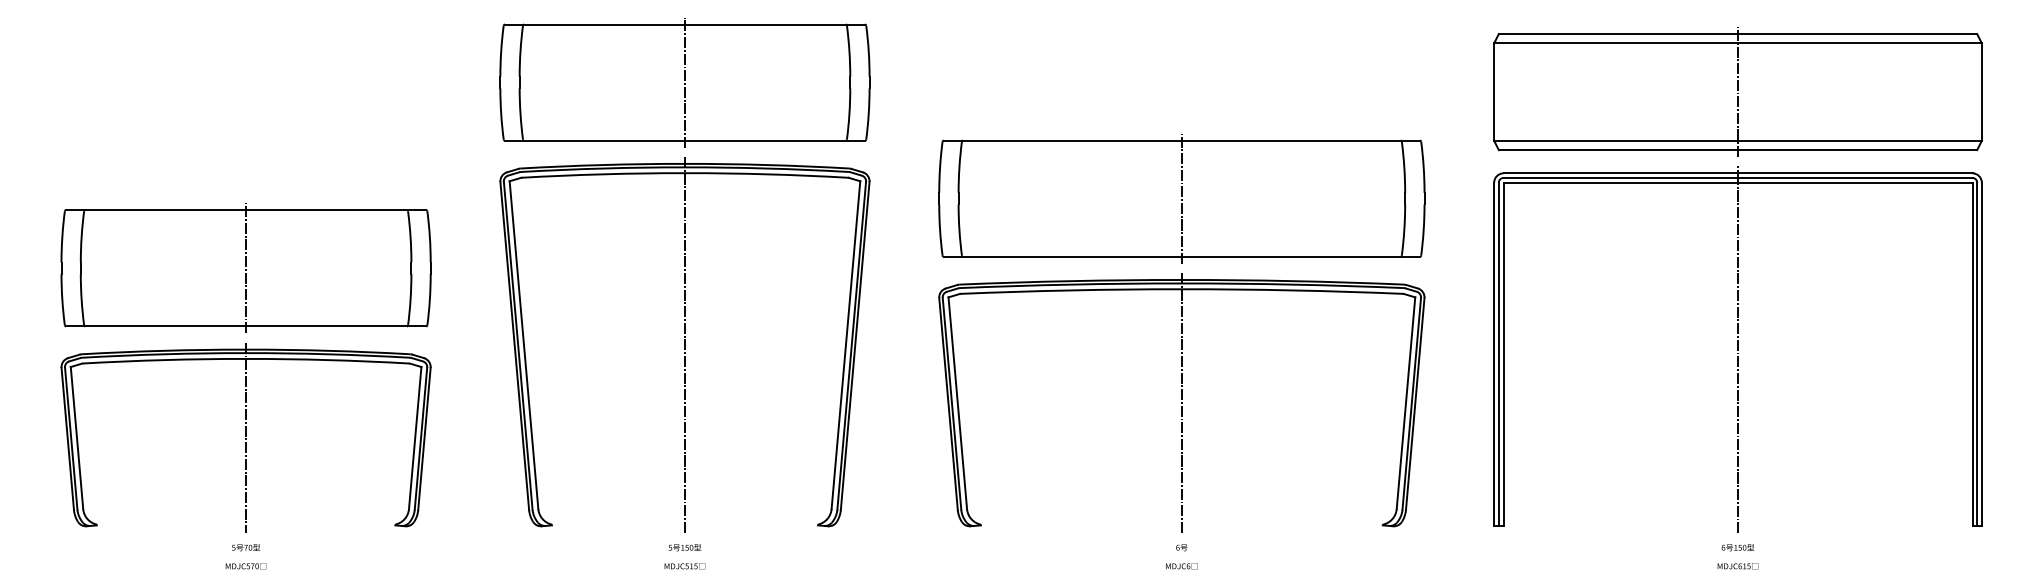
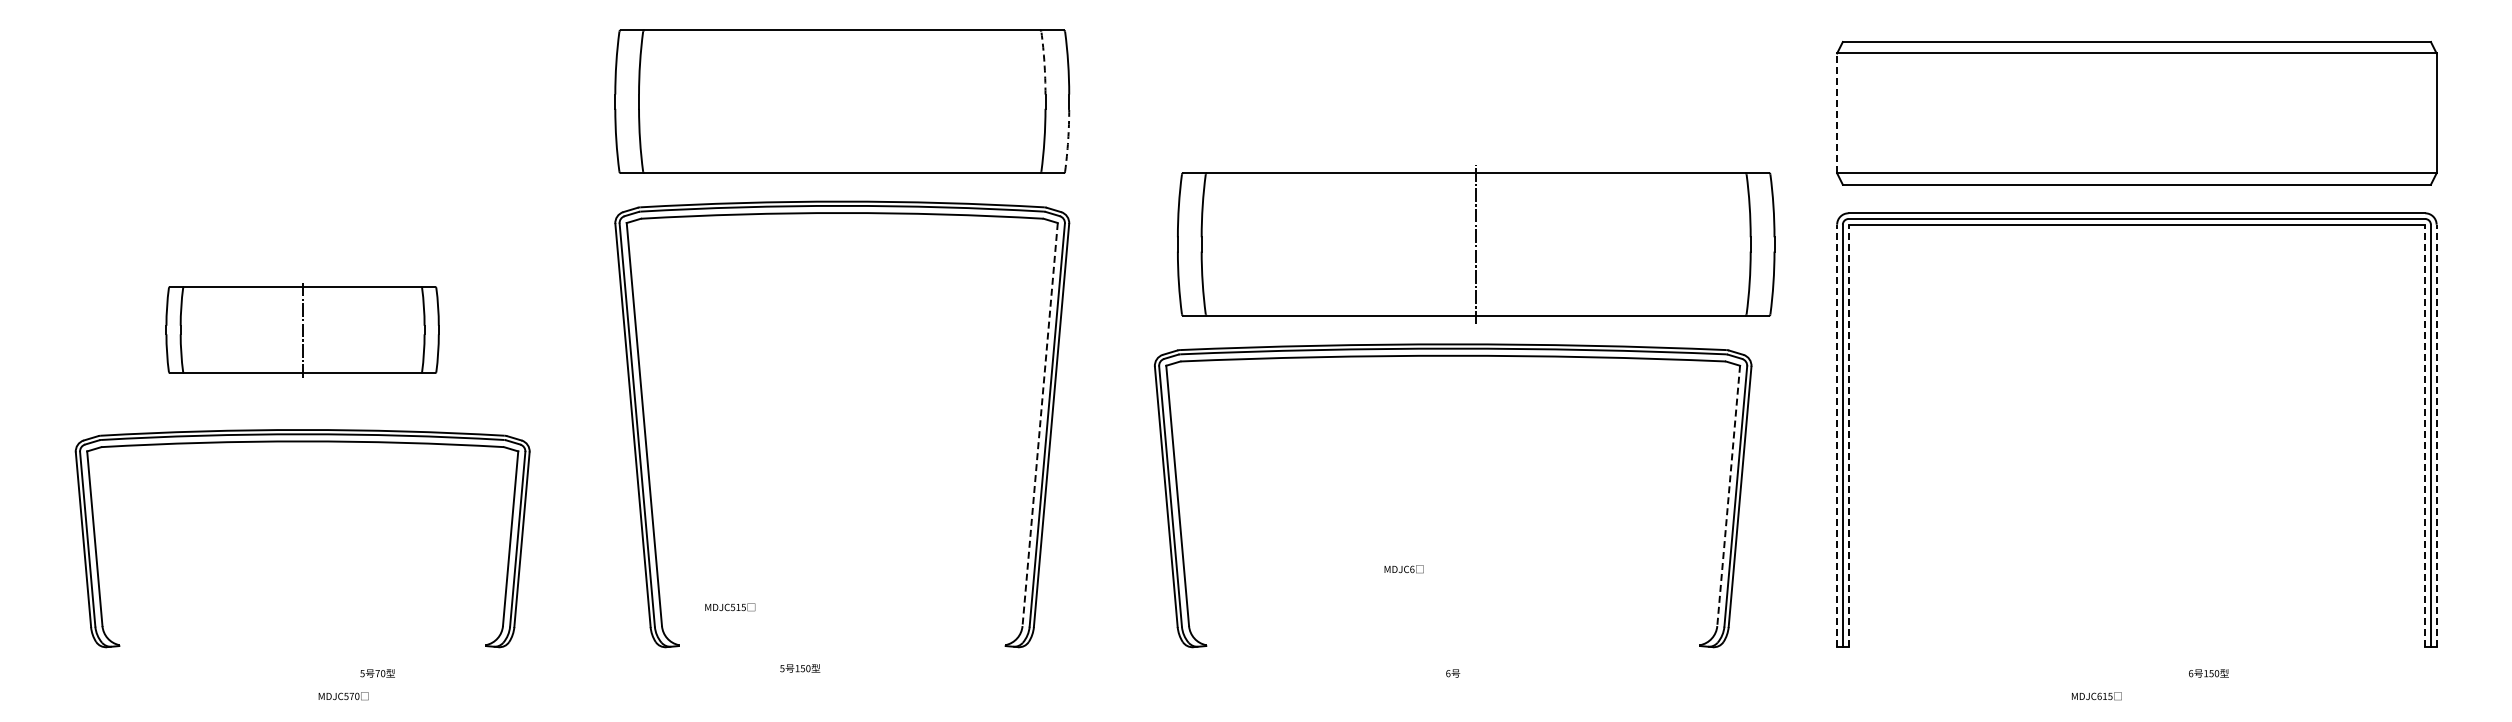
arc: (849, 51) -> (1044, 63), solid -> dashed
line: (685, 82) -> (842, 101), removed
line: (1494, 92) -> (1837, 113), solid -> dashed
line: (1737, 92) -> (2136, 113), removed
arc: (868, 114) -> (1068, 140), solid -> dashed
part: (1182, 198) -> (1476, 244), moved
part: (245, 267) -> (302, 329), size x0.6
line: (685, 345) -> (842, 424), removed
line: (846, 345) -> (1040, 425), solid -> dashed
line: (1737, 349) -> (2136, 429), removed
line: (1494, 354) -> (1837, 435), solid -> dashed
line: (1503, 354) -> (1848, 435), solid -> dashed
line: (1972, 354) -> (2425, 435), solid -> dashed
line: (1981, 354) -> (2436, 435), solid -> dashed
line: (1182, 402) -> (1453, 495), removed
line: (1405, 402) -> (1728, 495), solid -> dashed
line: (245, 437) -> (302, 538), removed
text: (245, 547) -> (377, 673), moved
text: (685, 547) -> (800, 668), moved
text: (1737, 547) -> (2208, 673), moved
text: (245, 566) -> (343, 696), moved
text: (685, 566) -> (730, 607), moved
text: (1181, 566) -> (1403, 569), moved
text: (1737, 566) -> (2096, 696), moved

